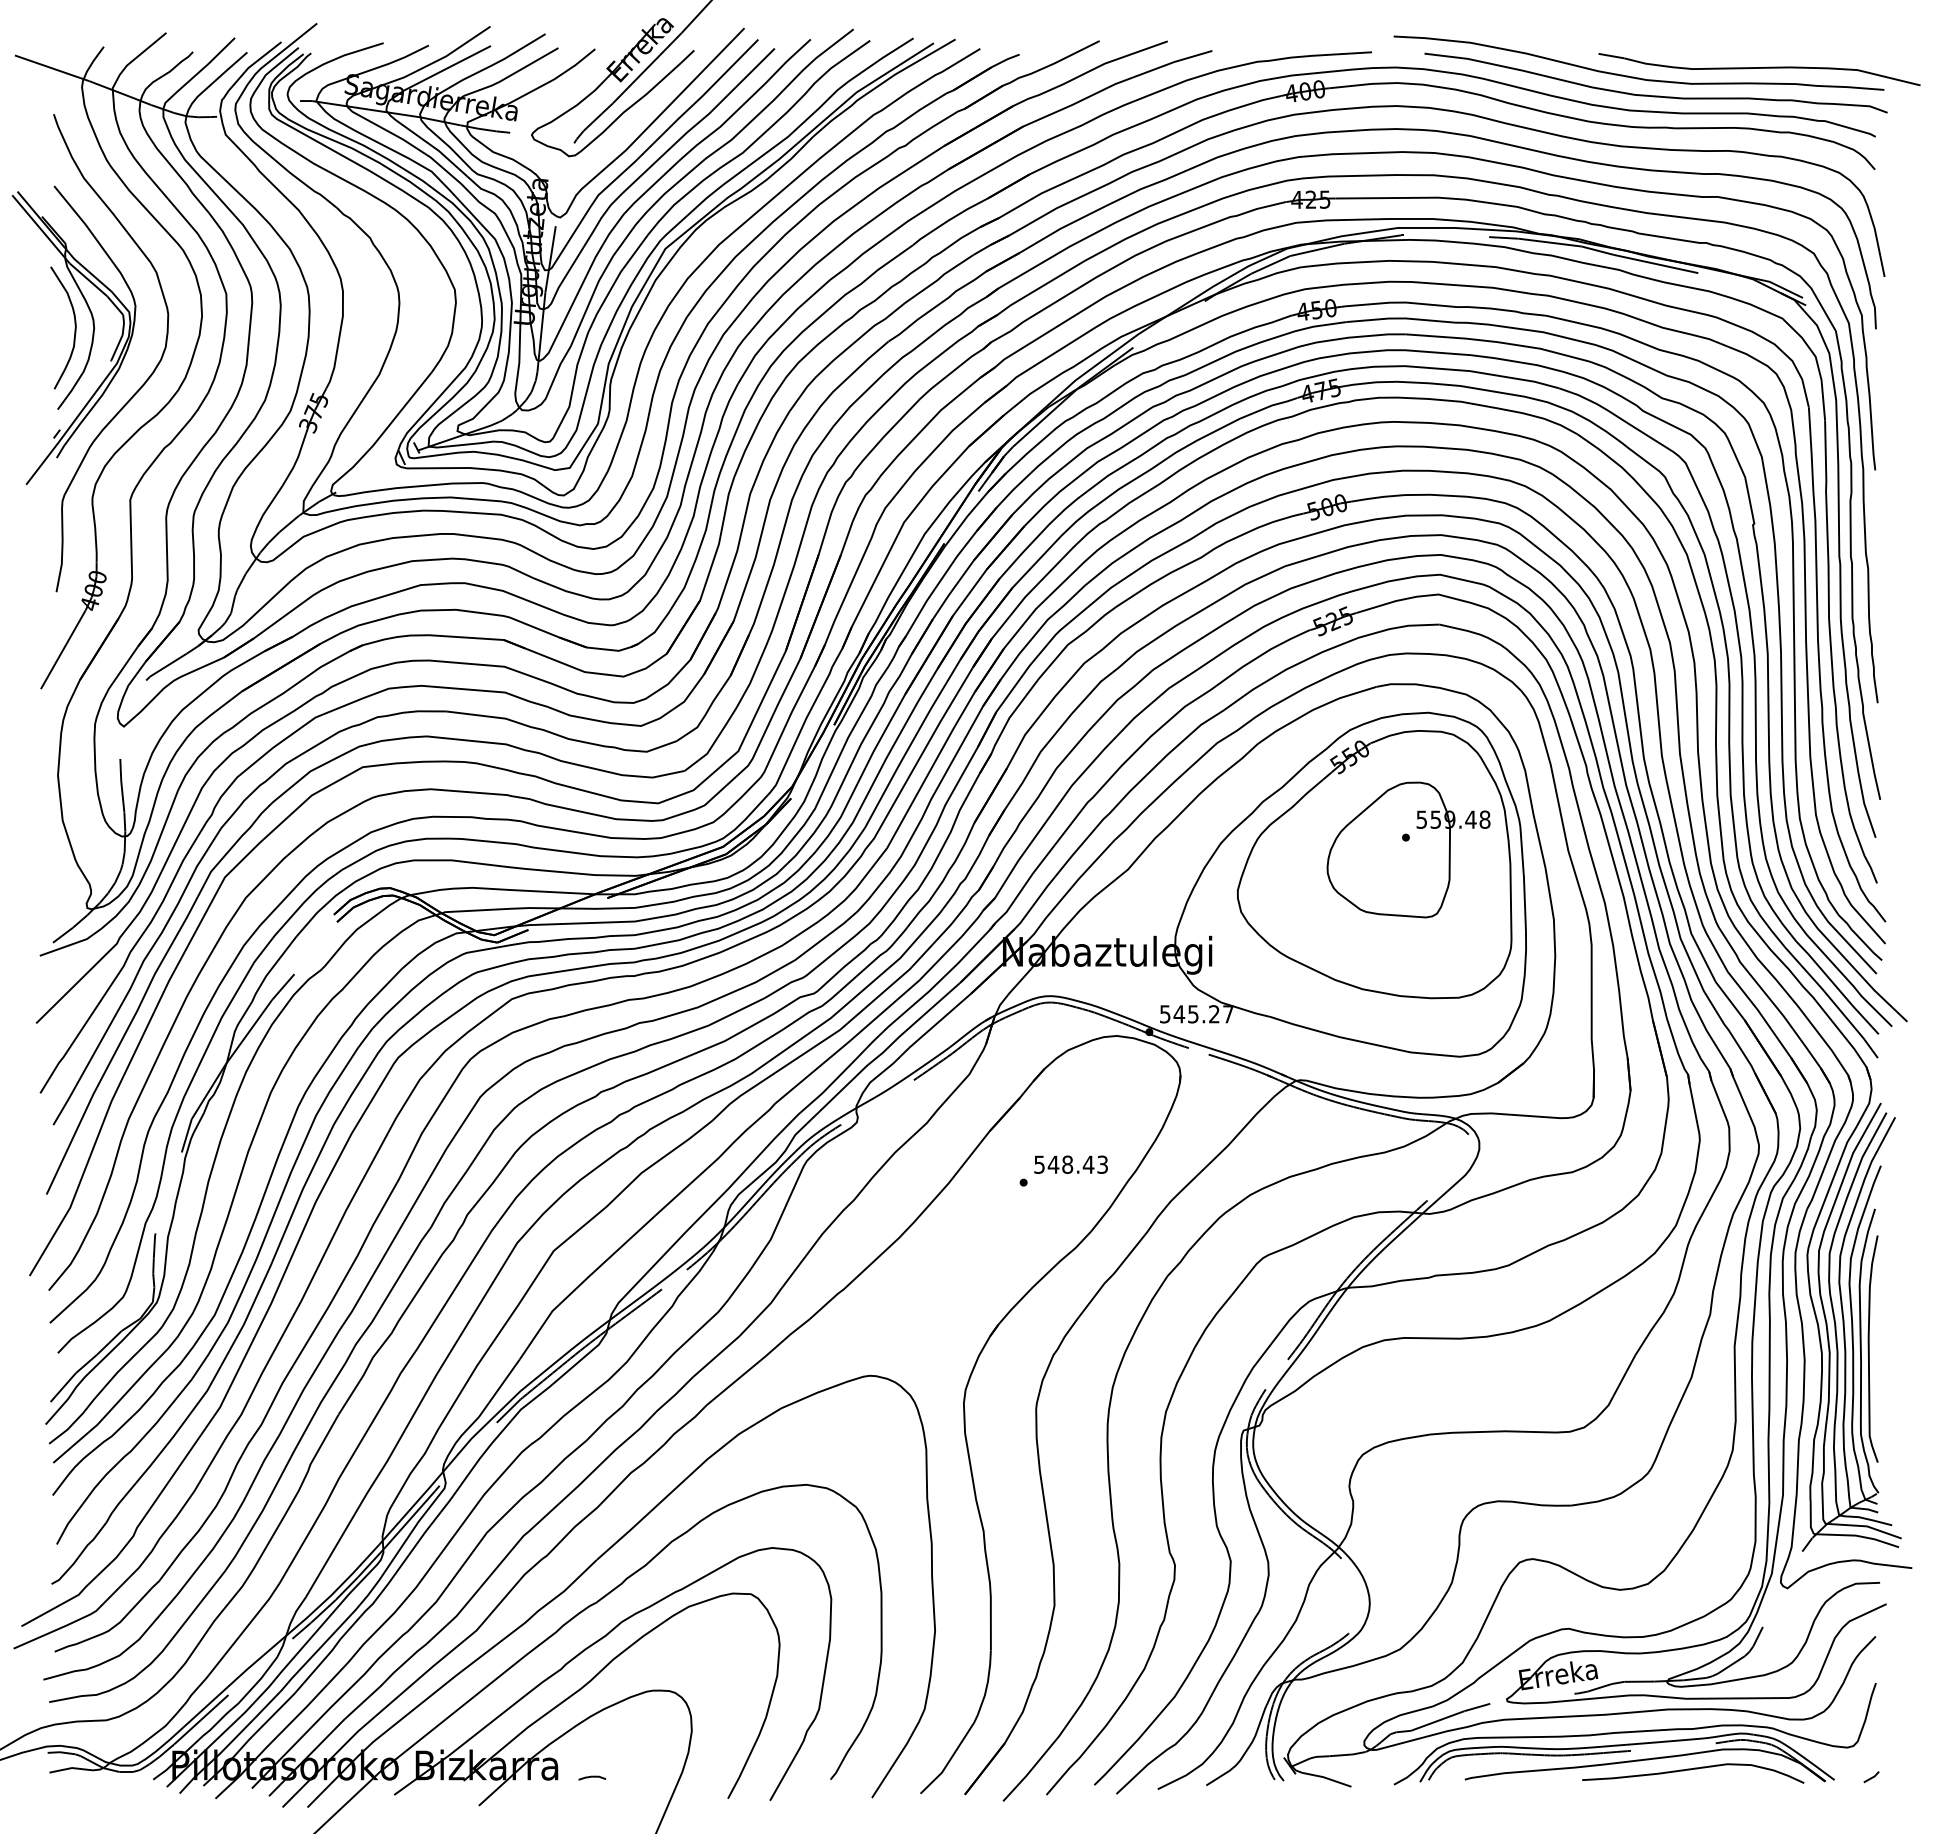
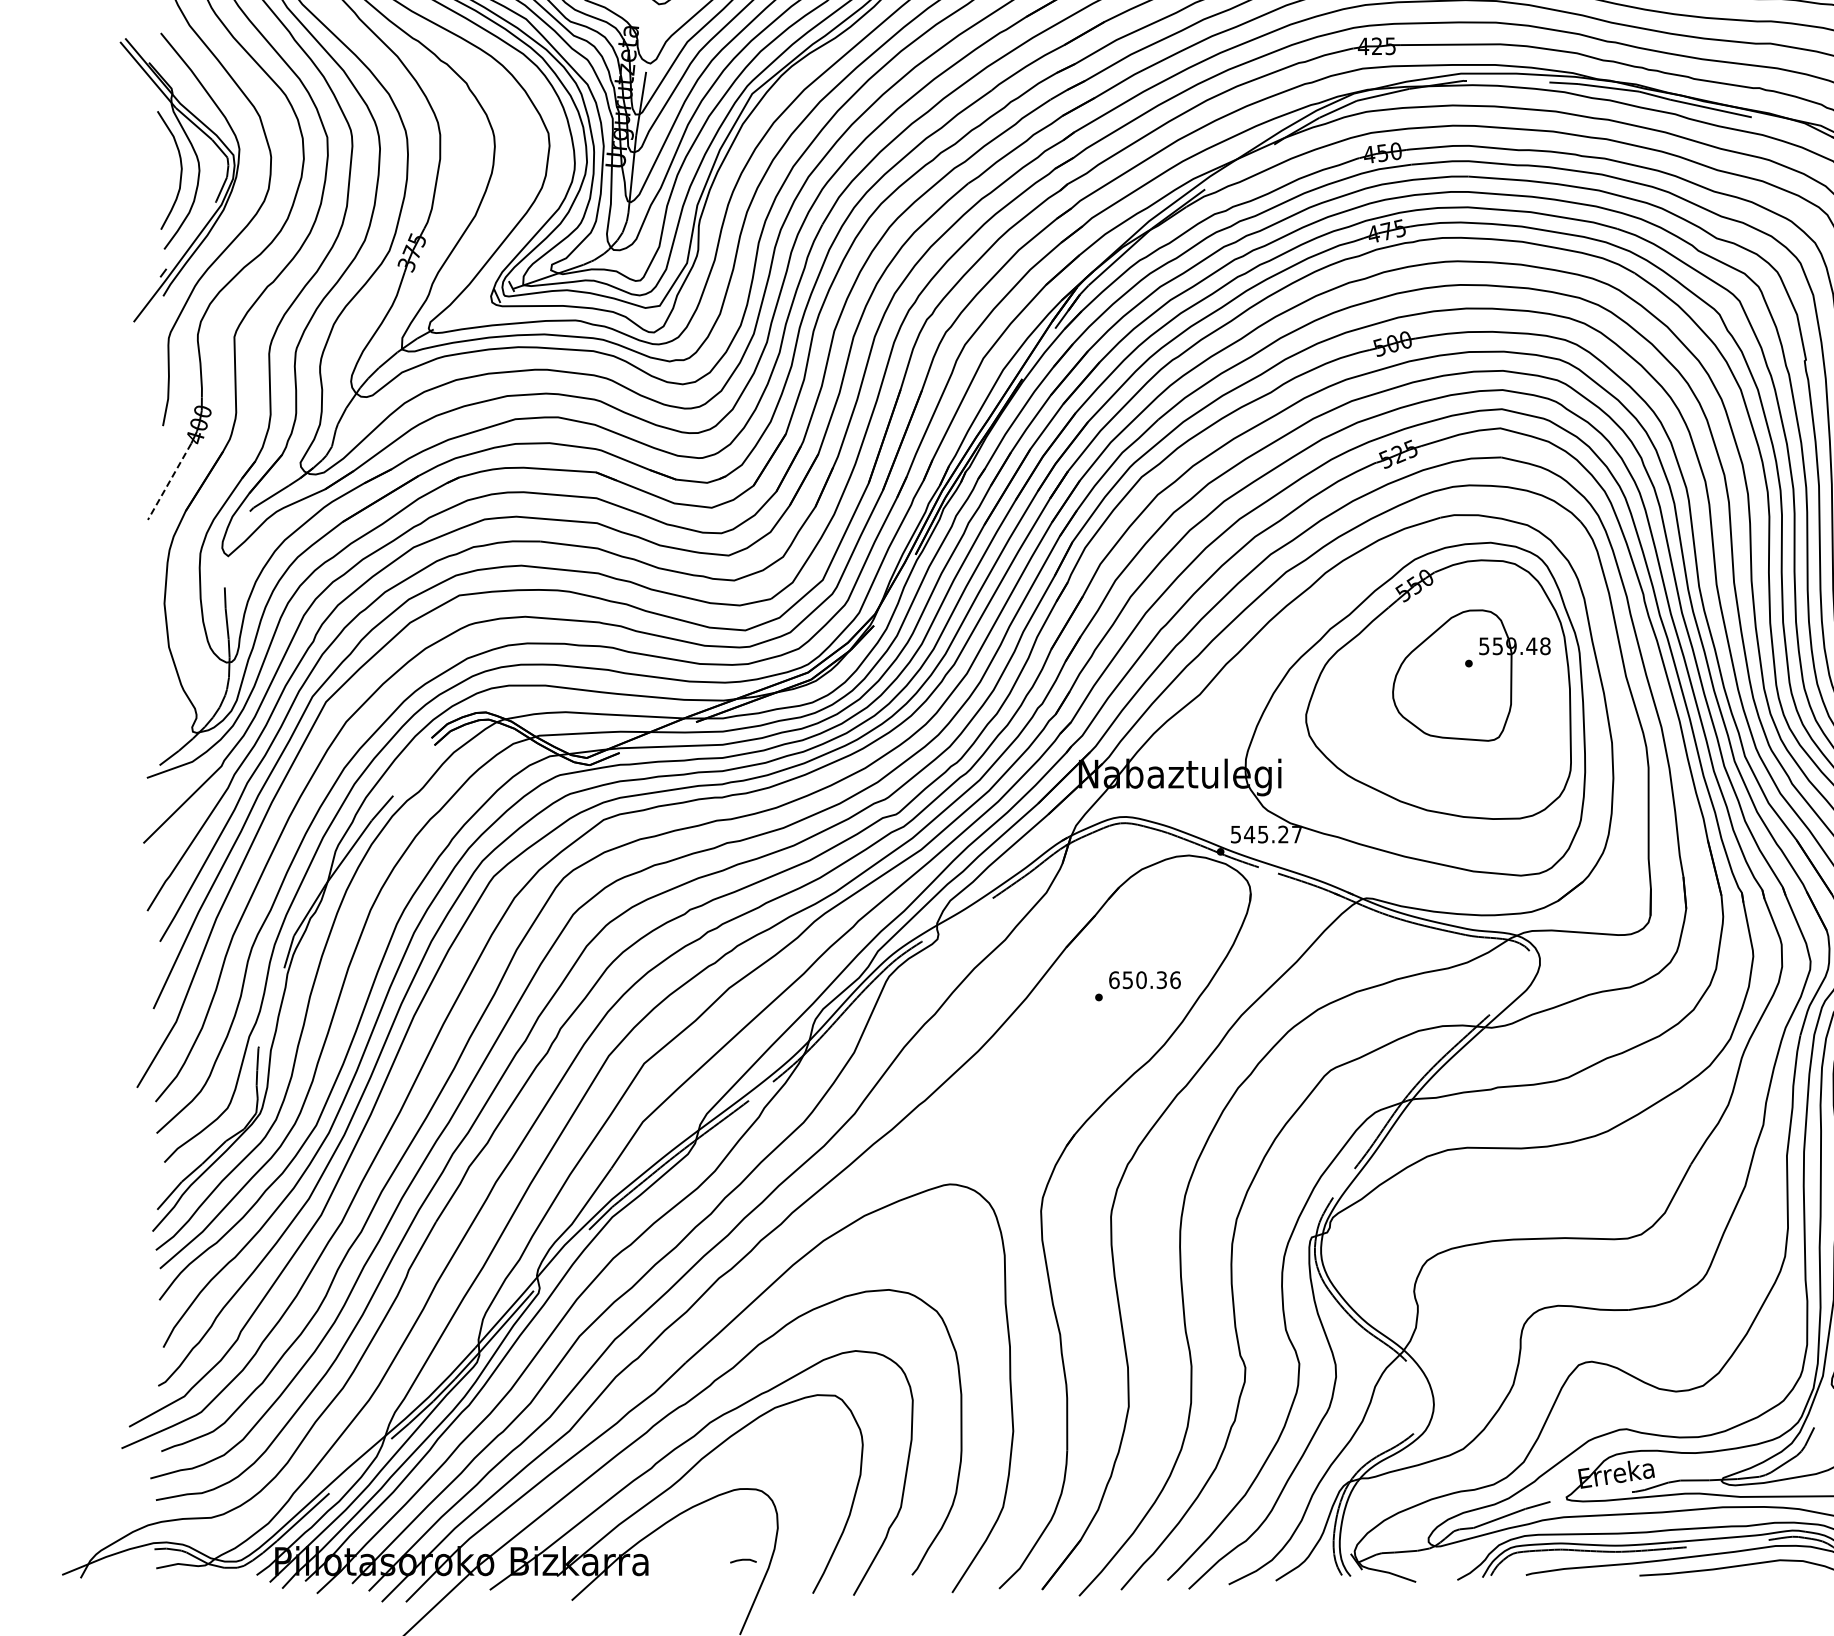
line: (63, 650) -> (169, 482), solid -> dashed
text: (1071, 1164) -> (1145, 979), 548.43 -> 650.36
line: (592, 1777) -> (743, 1560), moved

